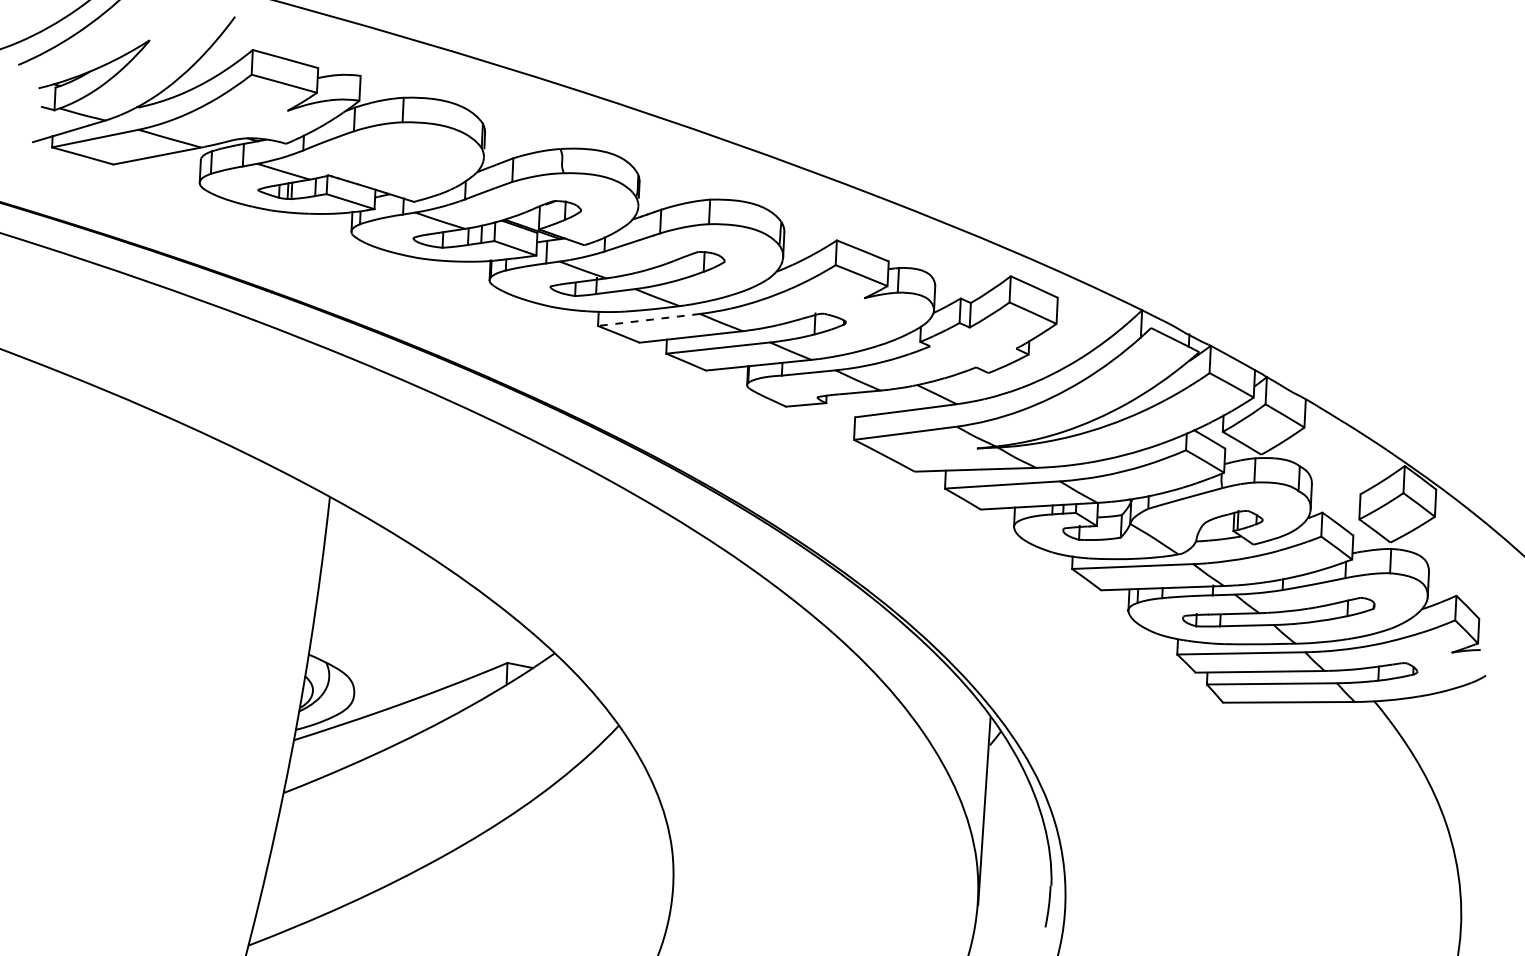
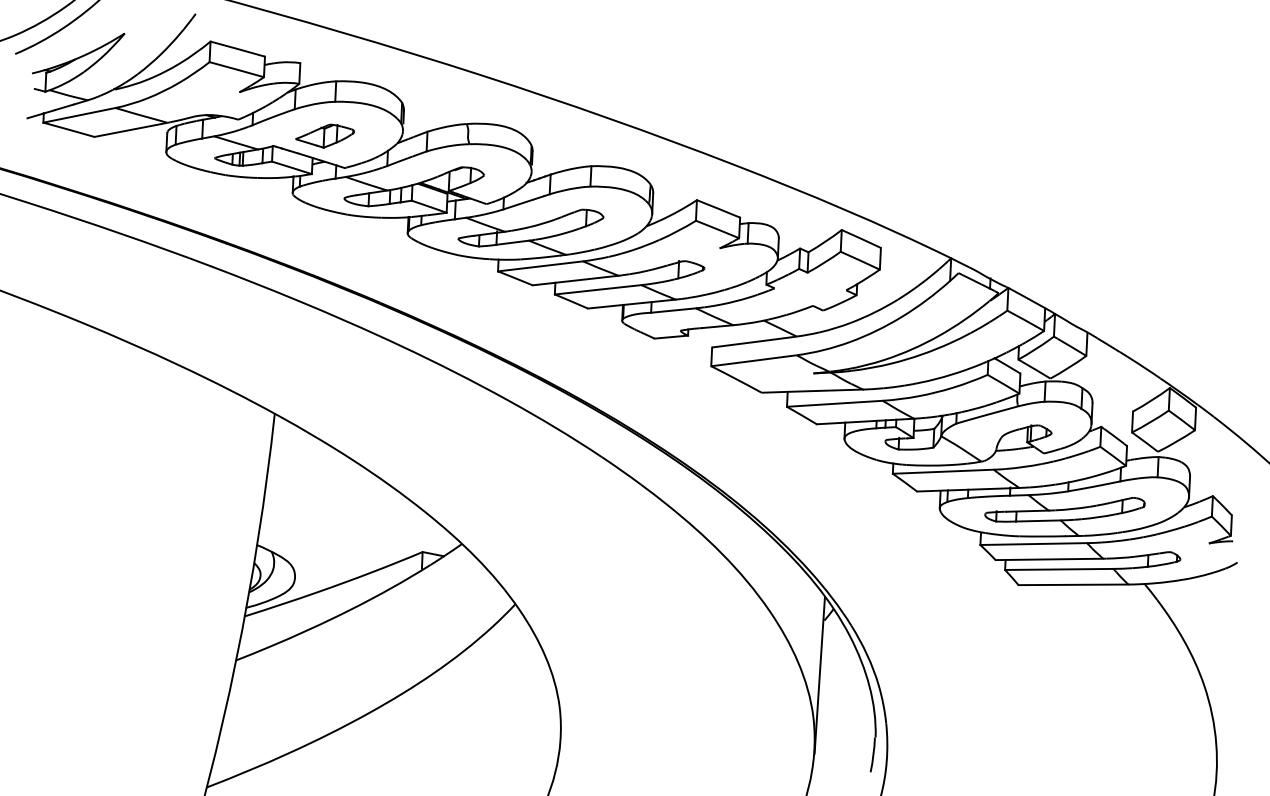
part: (390, 163) -> (325, 136), added
line: (648, 320) -> (540, 266), dashed -> solid

